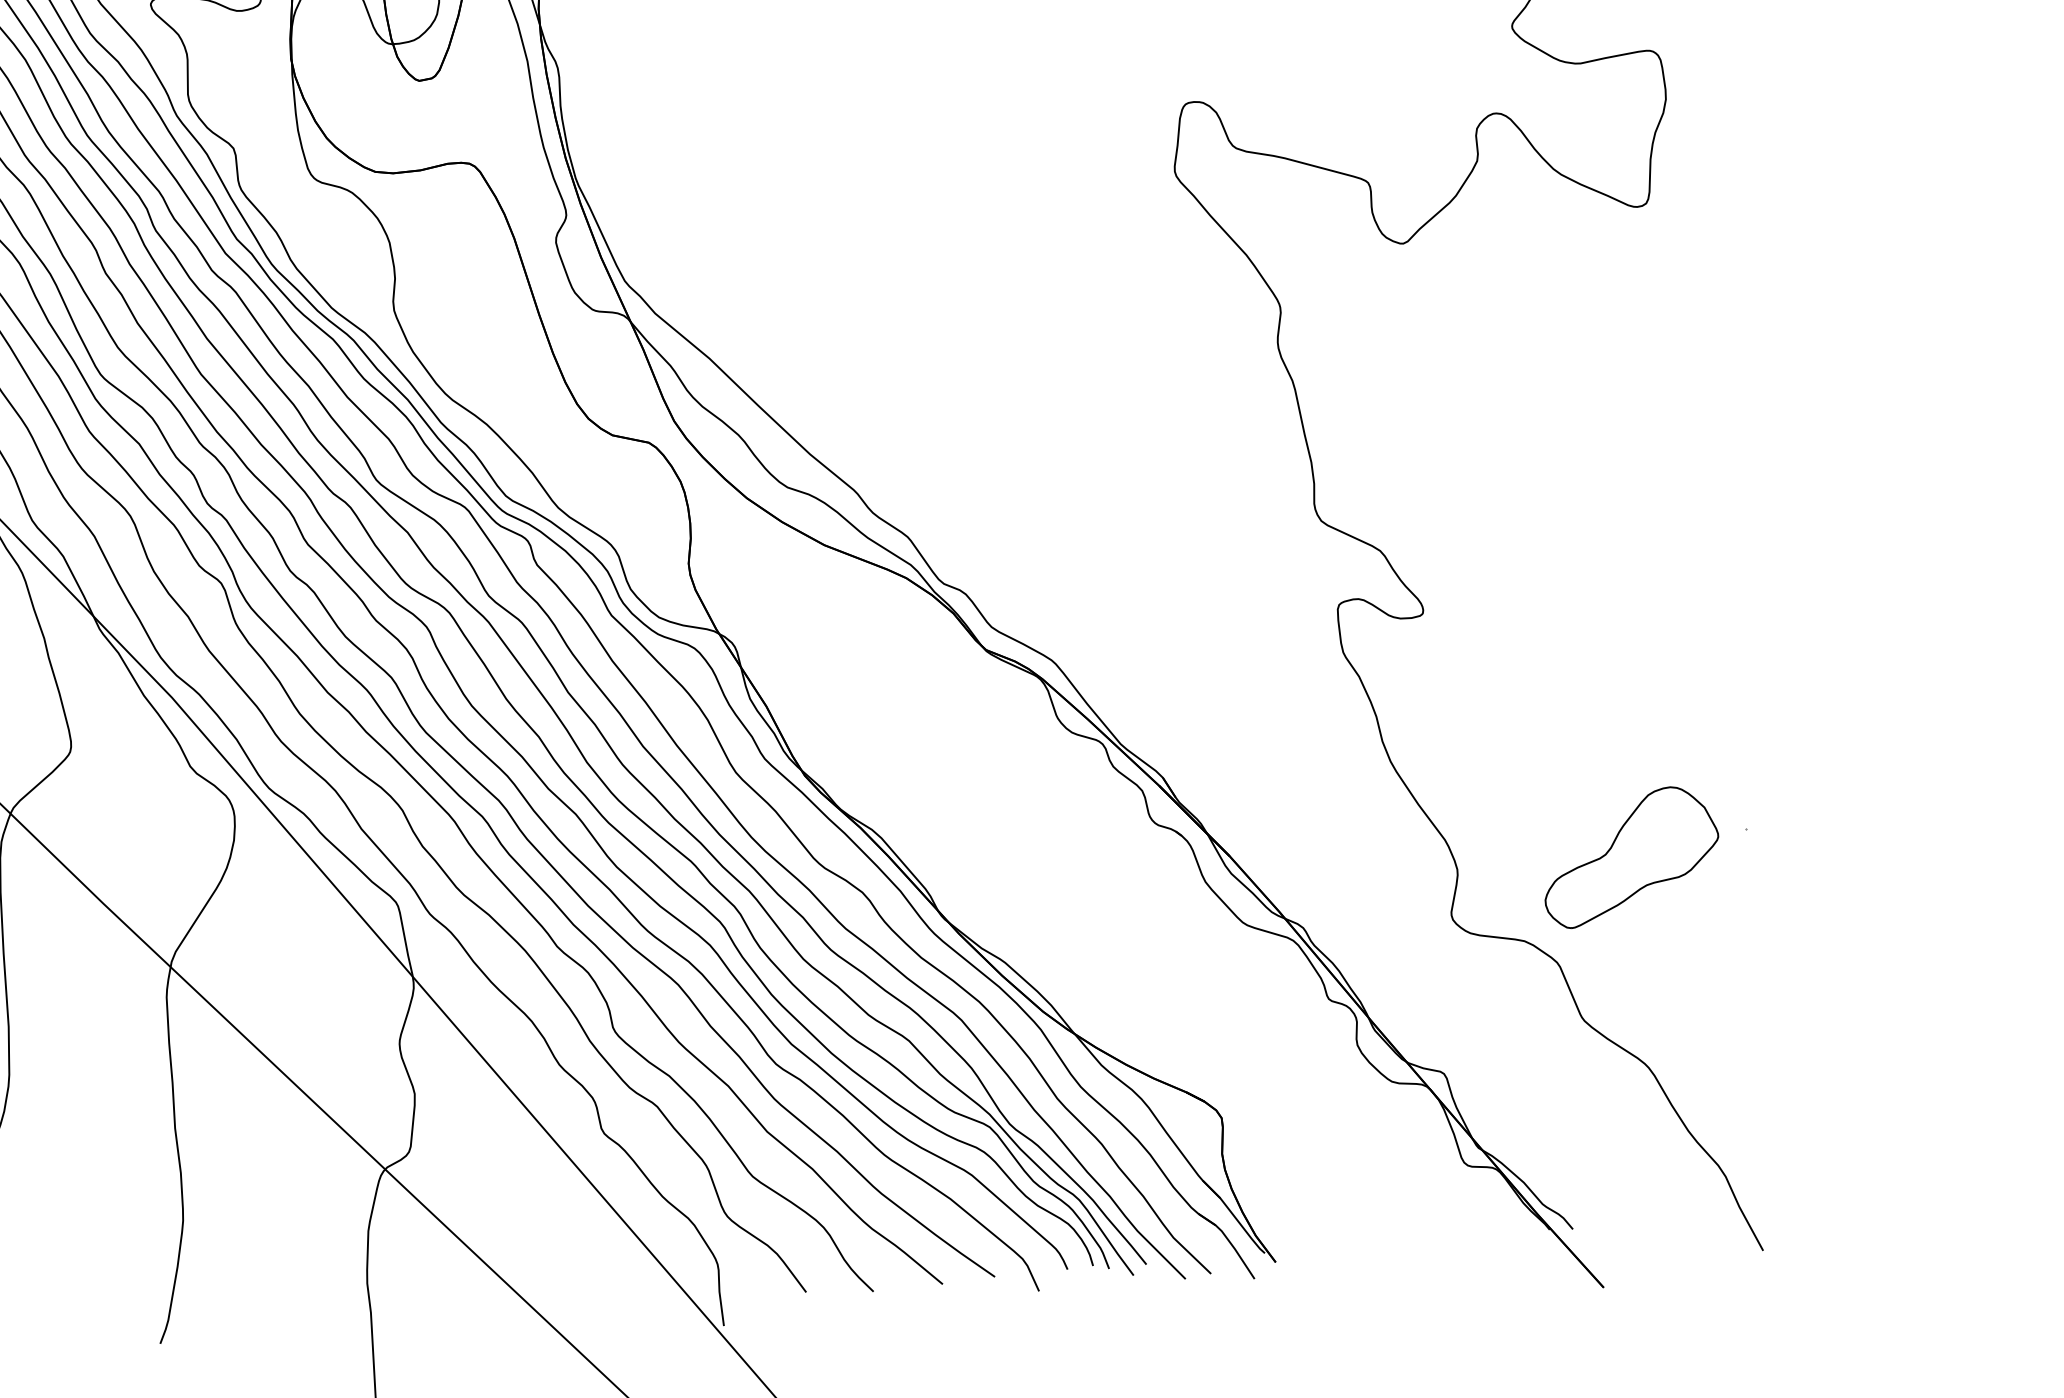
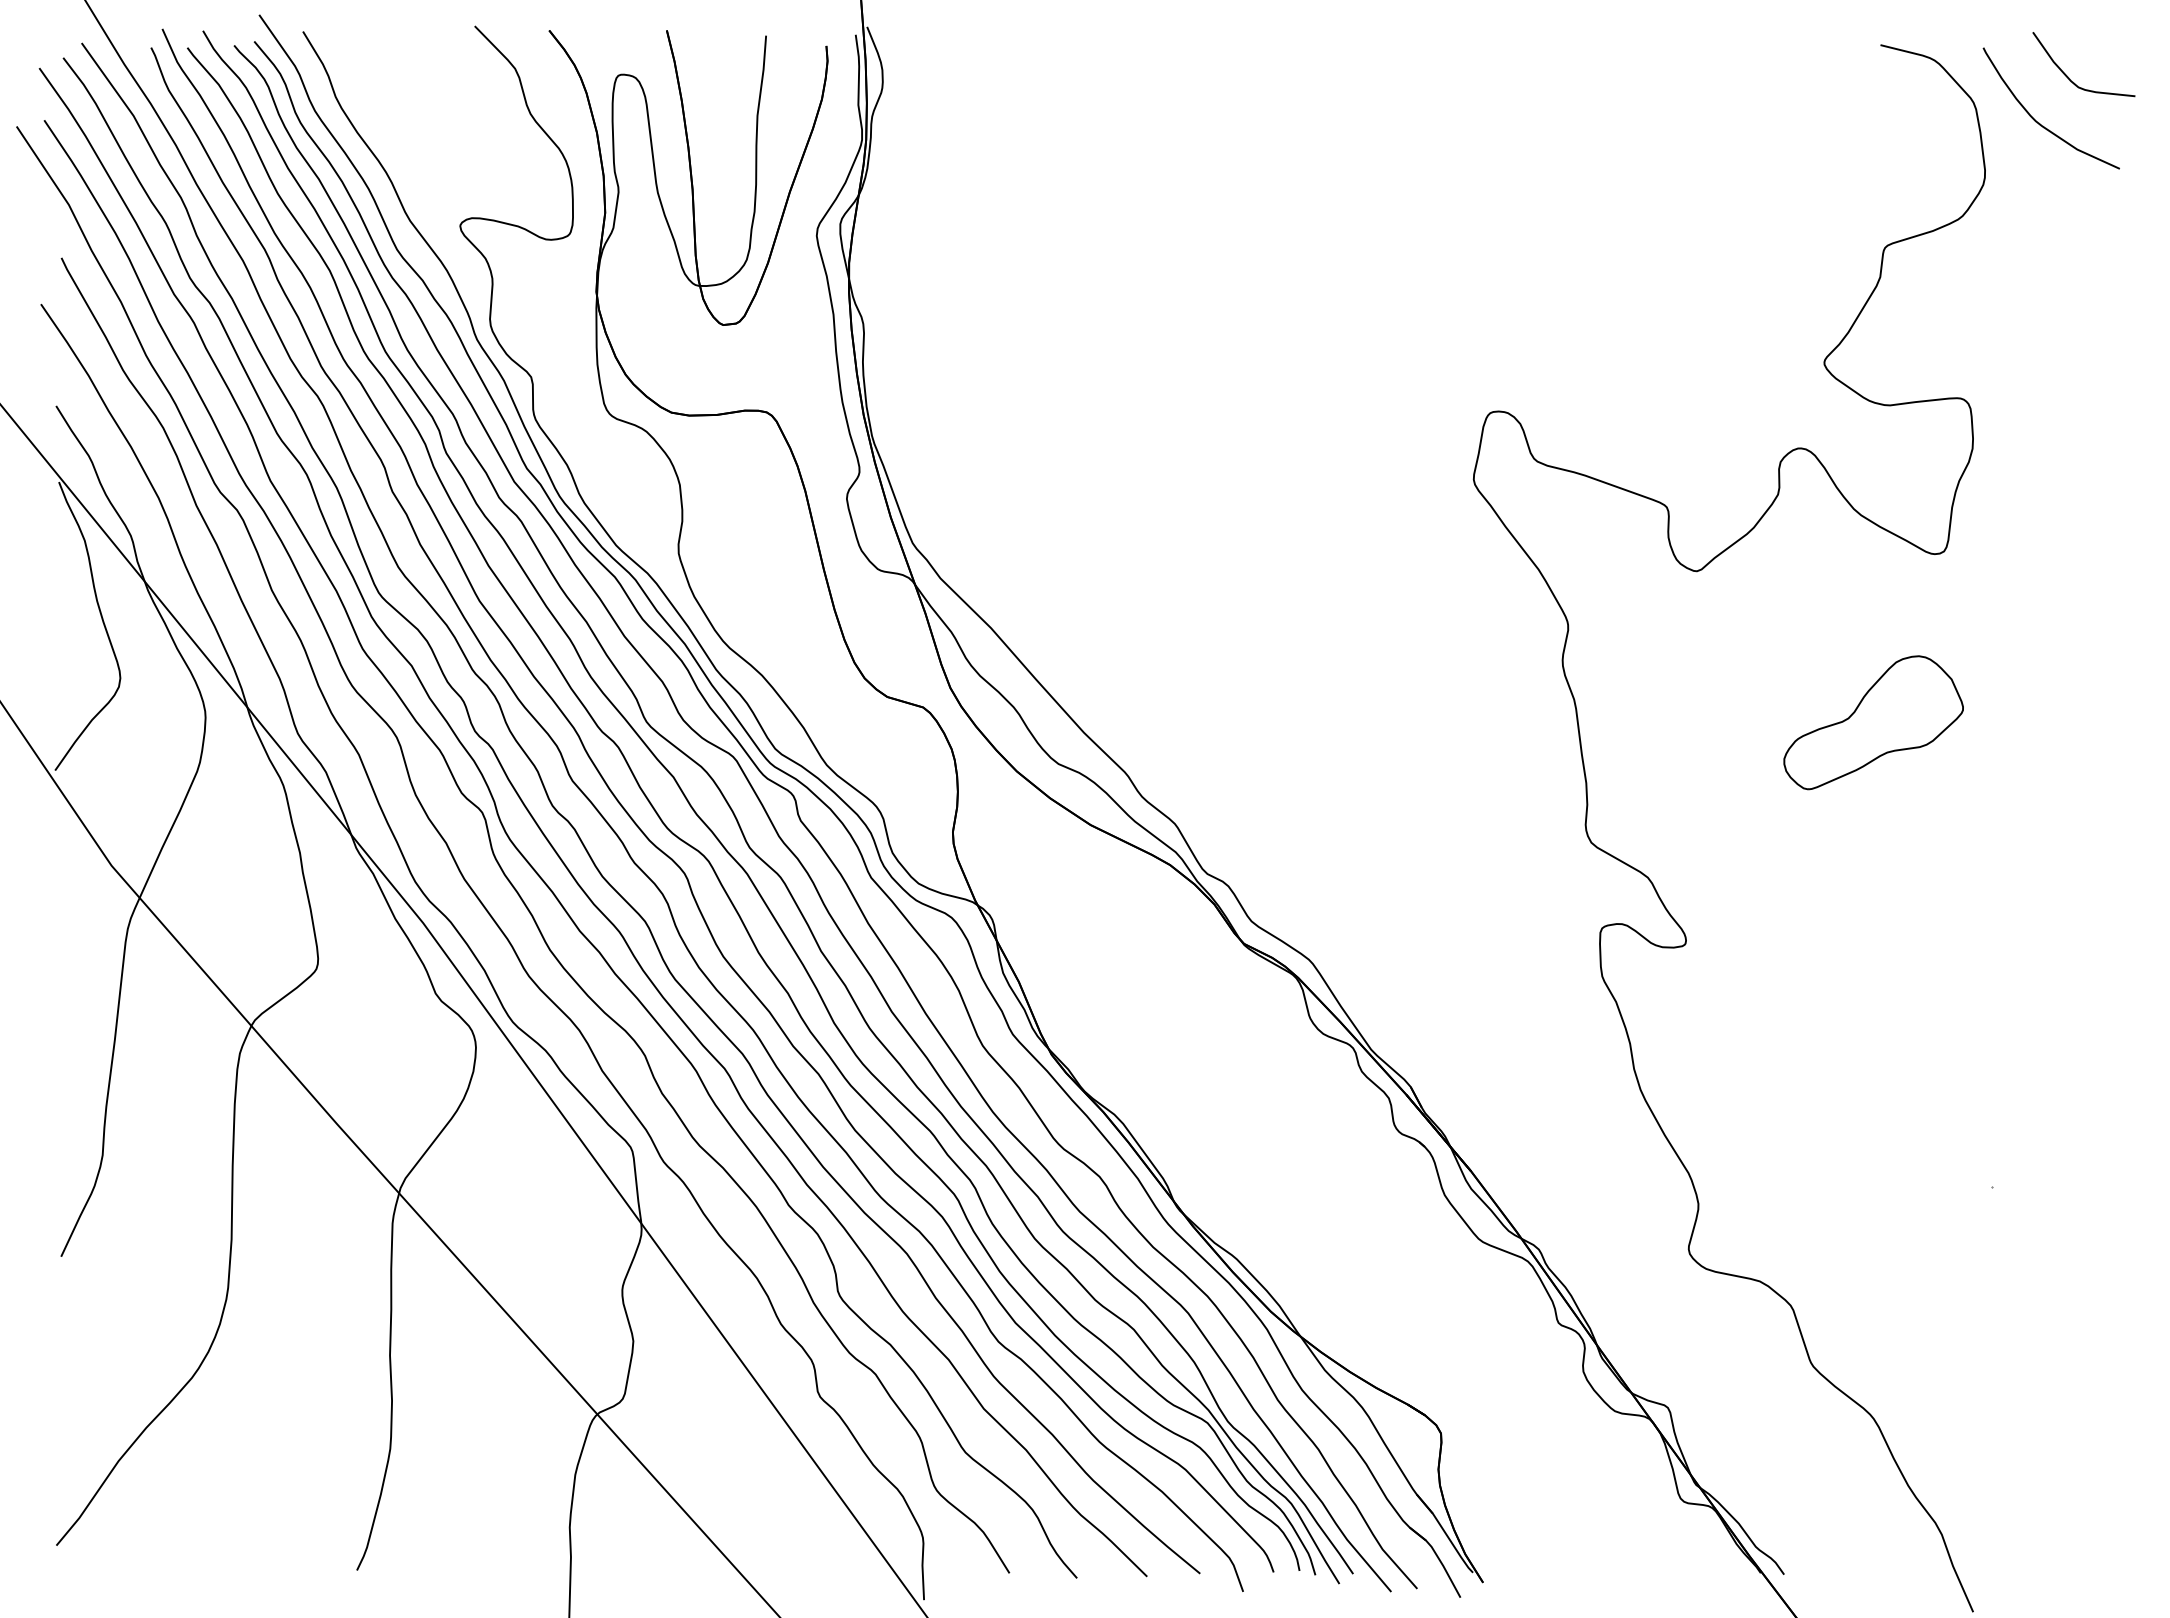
part: (1630, 856) -> (1873, 722), moved

